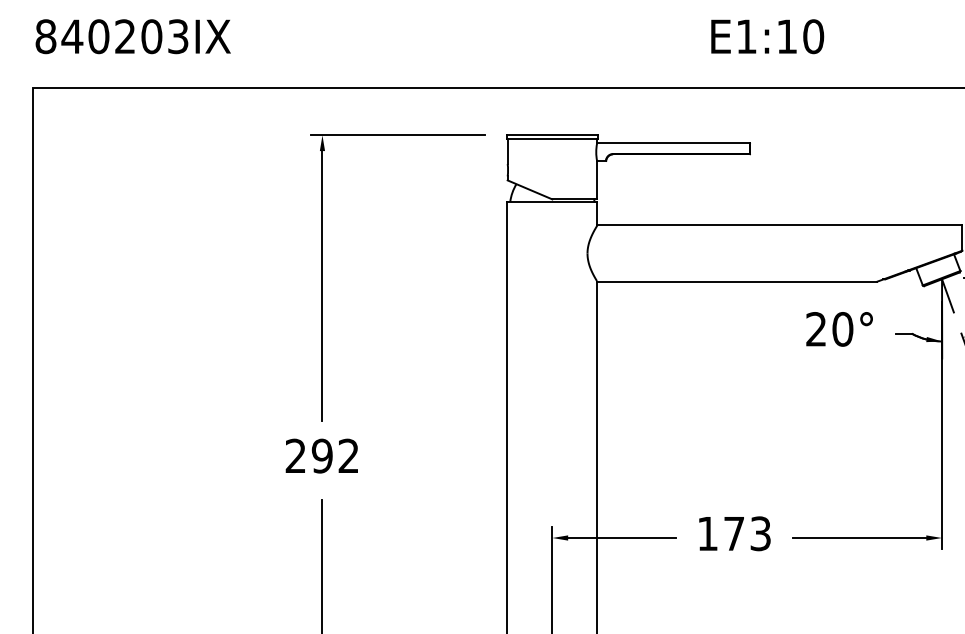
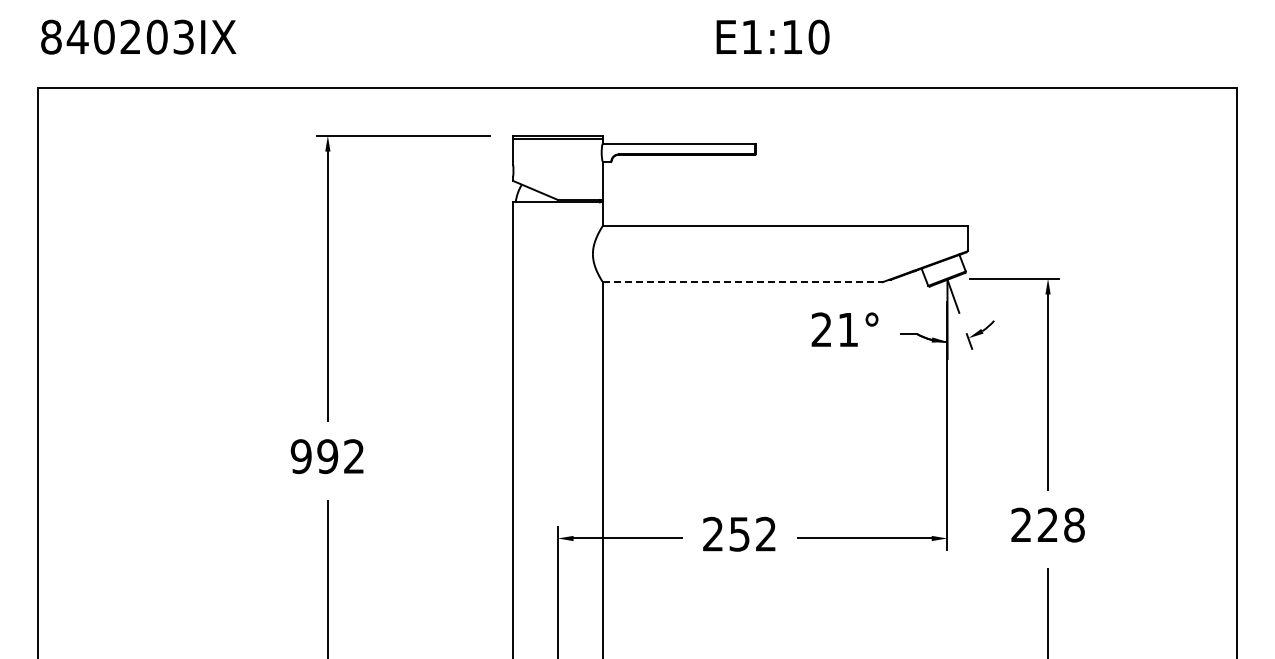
line: (737, 282) -> (742, 282), solid -> dashed
text: (843, 329) -> (848, 329), 20° -> 21°
text: (295, 456) -> (300, 456), 292 -> 992
text: (734, 533) -> (739, 533), 173 -> 252

